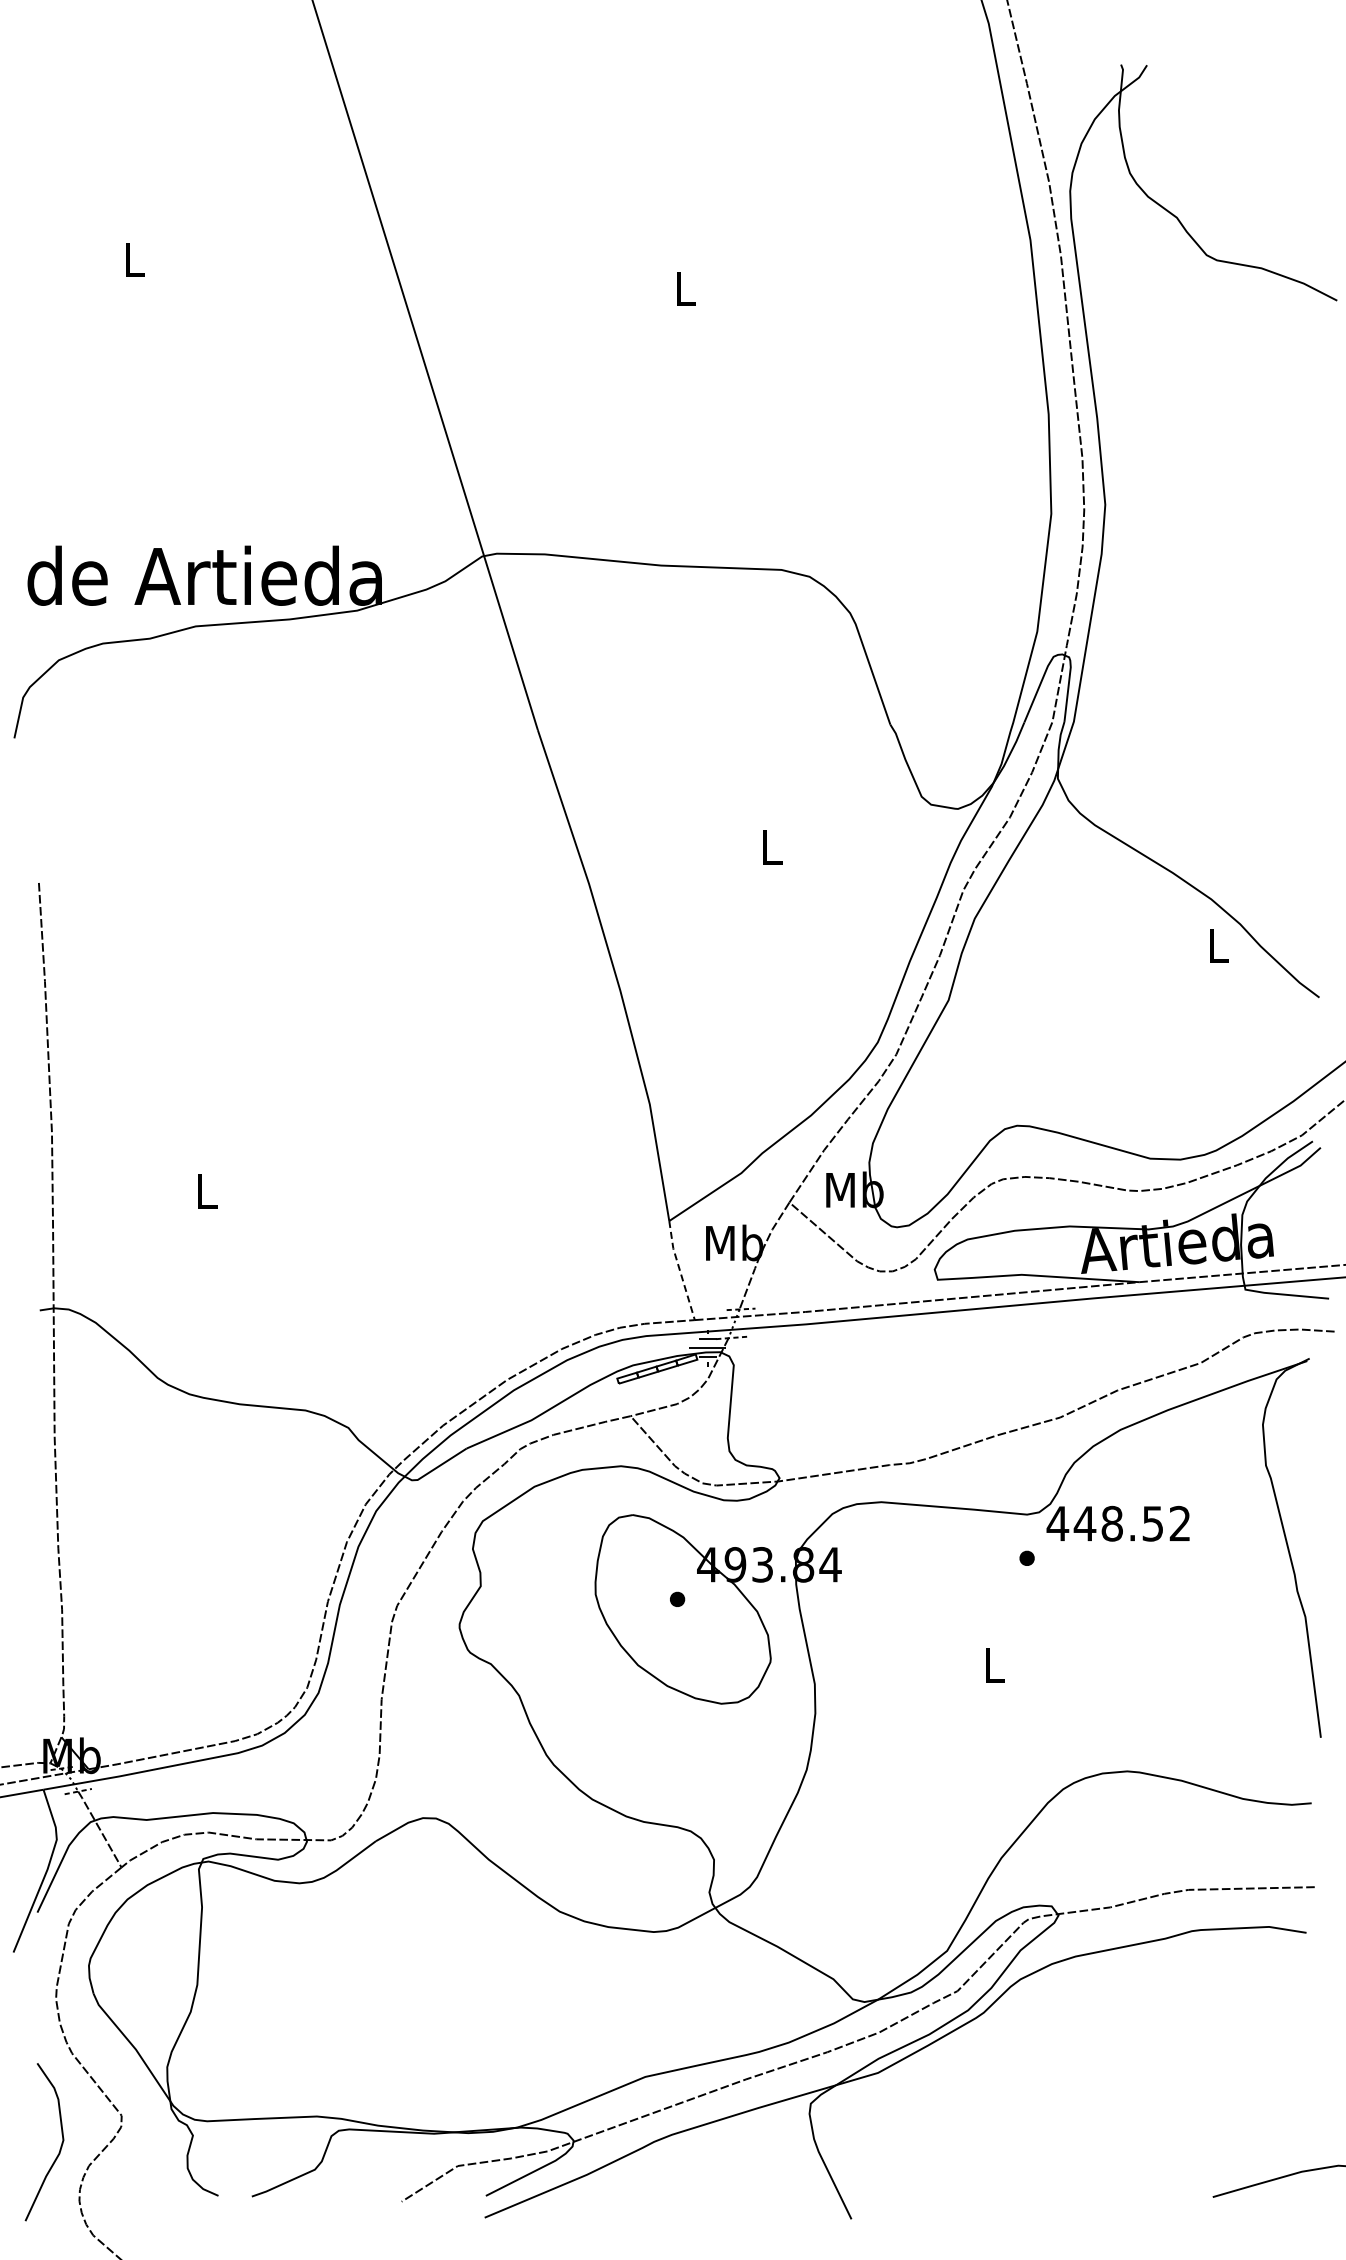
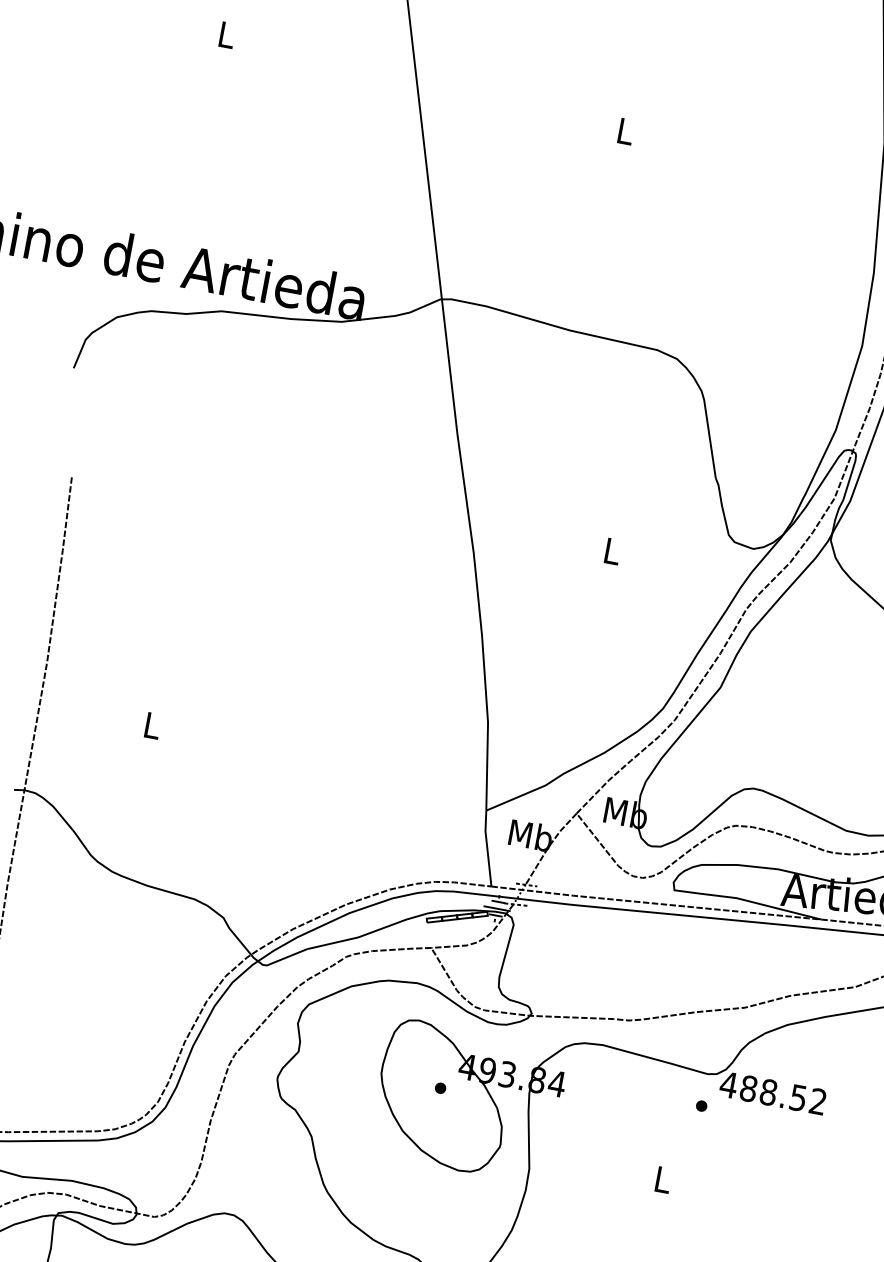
line: (679, 1270) -> (487, 848), dashed -> solid
text: (1084, 1523) -> (748, 1088), 448.52 -> 488.52

